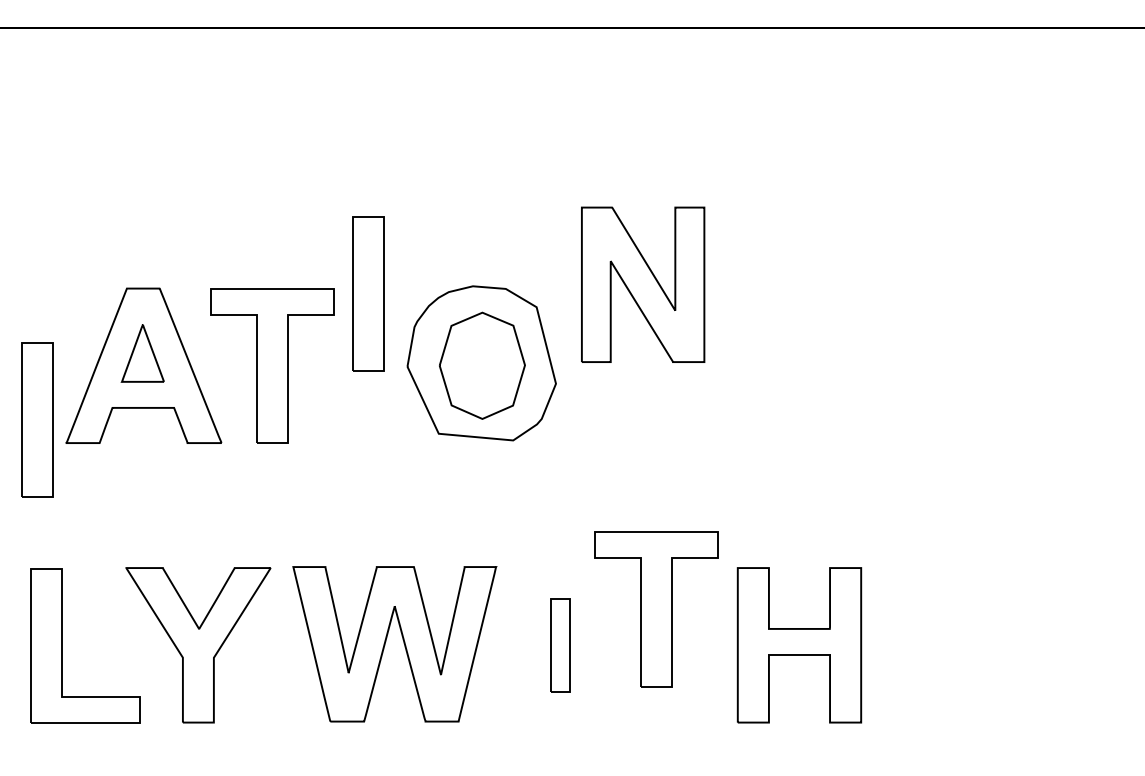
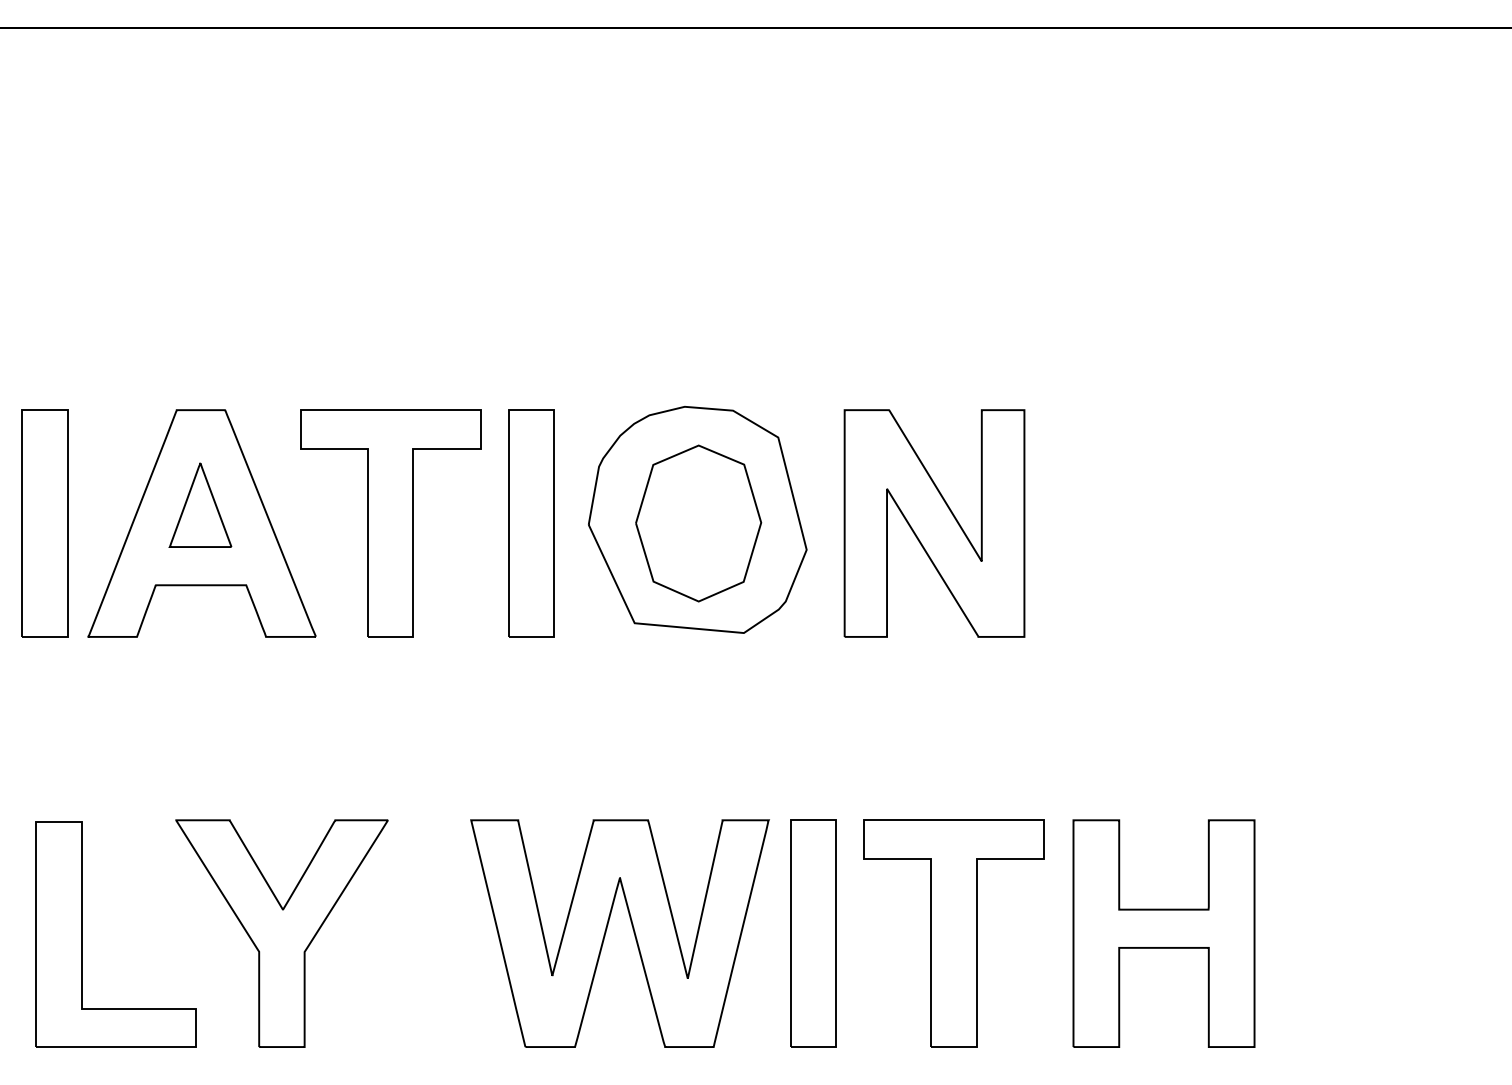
part: (643, 284) -> (935, 523), moved
part: (368, 293) -> (531, 523), moved
part: (37, 419) -> (45, 523), moved
part: (656, 609) -> (954, 933), moved
part: (386, 641) -> (607, 929), moved
part: (560, 645) -> (813, 933), size x1.67

